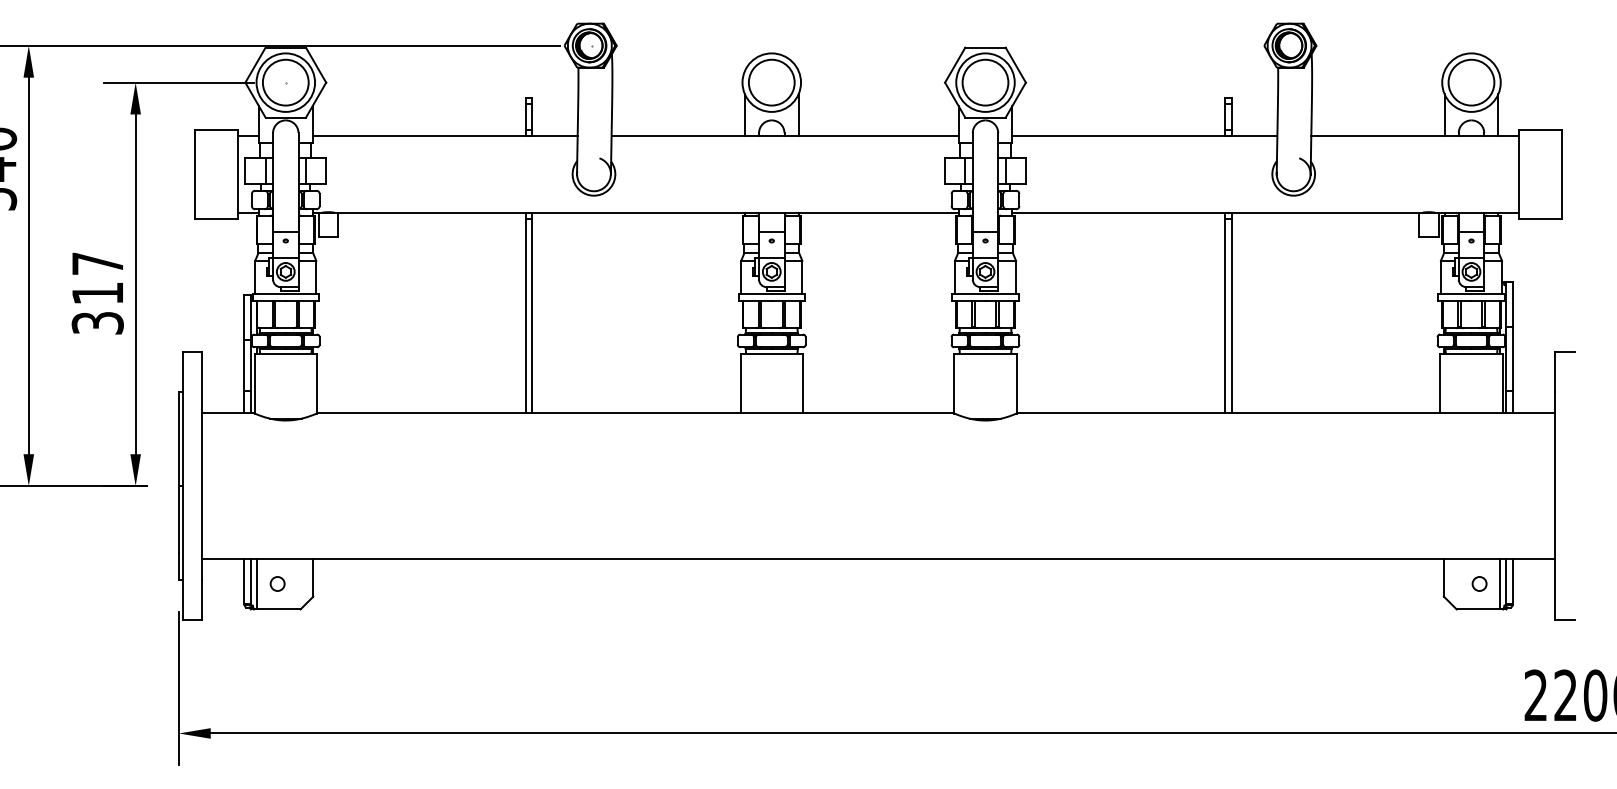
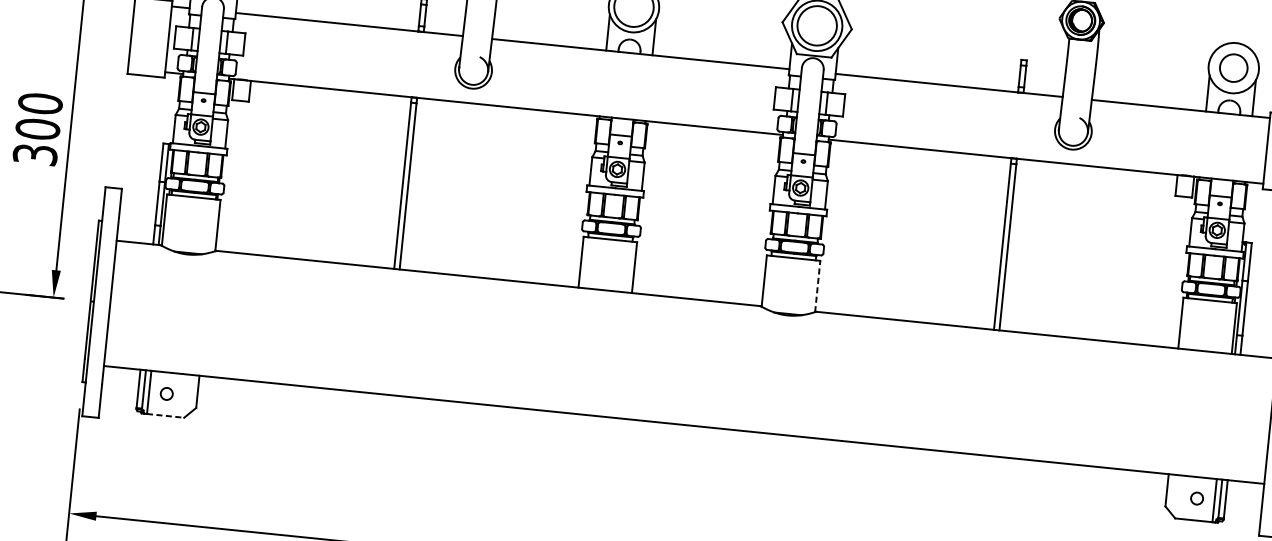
circle: (1471, 82) -> (1233, 68), size x0.7
text: (97, 278) -> (38, 116), 317 -> 300
line: (1016, 383) -> (817, 286), solid -> dashed
line: (278, 609) -> (165, 415), solid -> dashed

